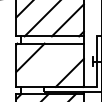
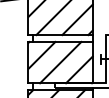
line: (50, 65) -> (60, 62), added

